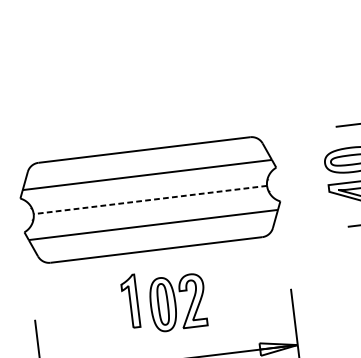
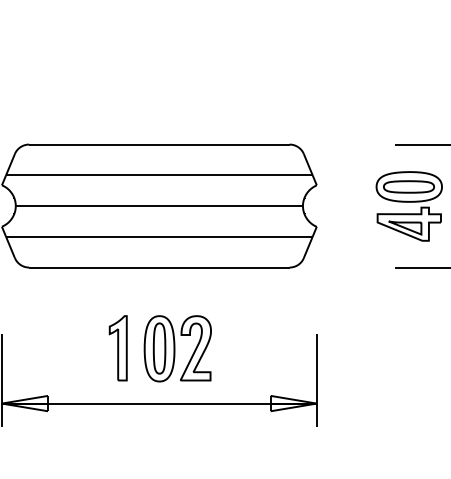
line: (150, 200) -> (159, 206), dashed -> solid
part: (129, 301) -> (117, 348), moved
part: (177, 302) -> (177, 348), moved

